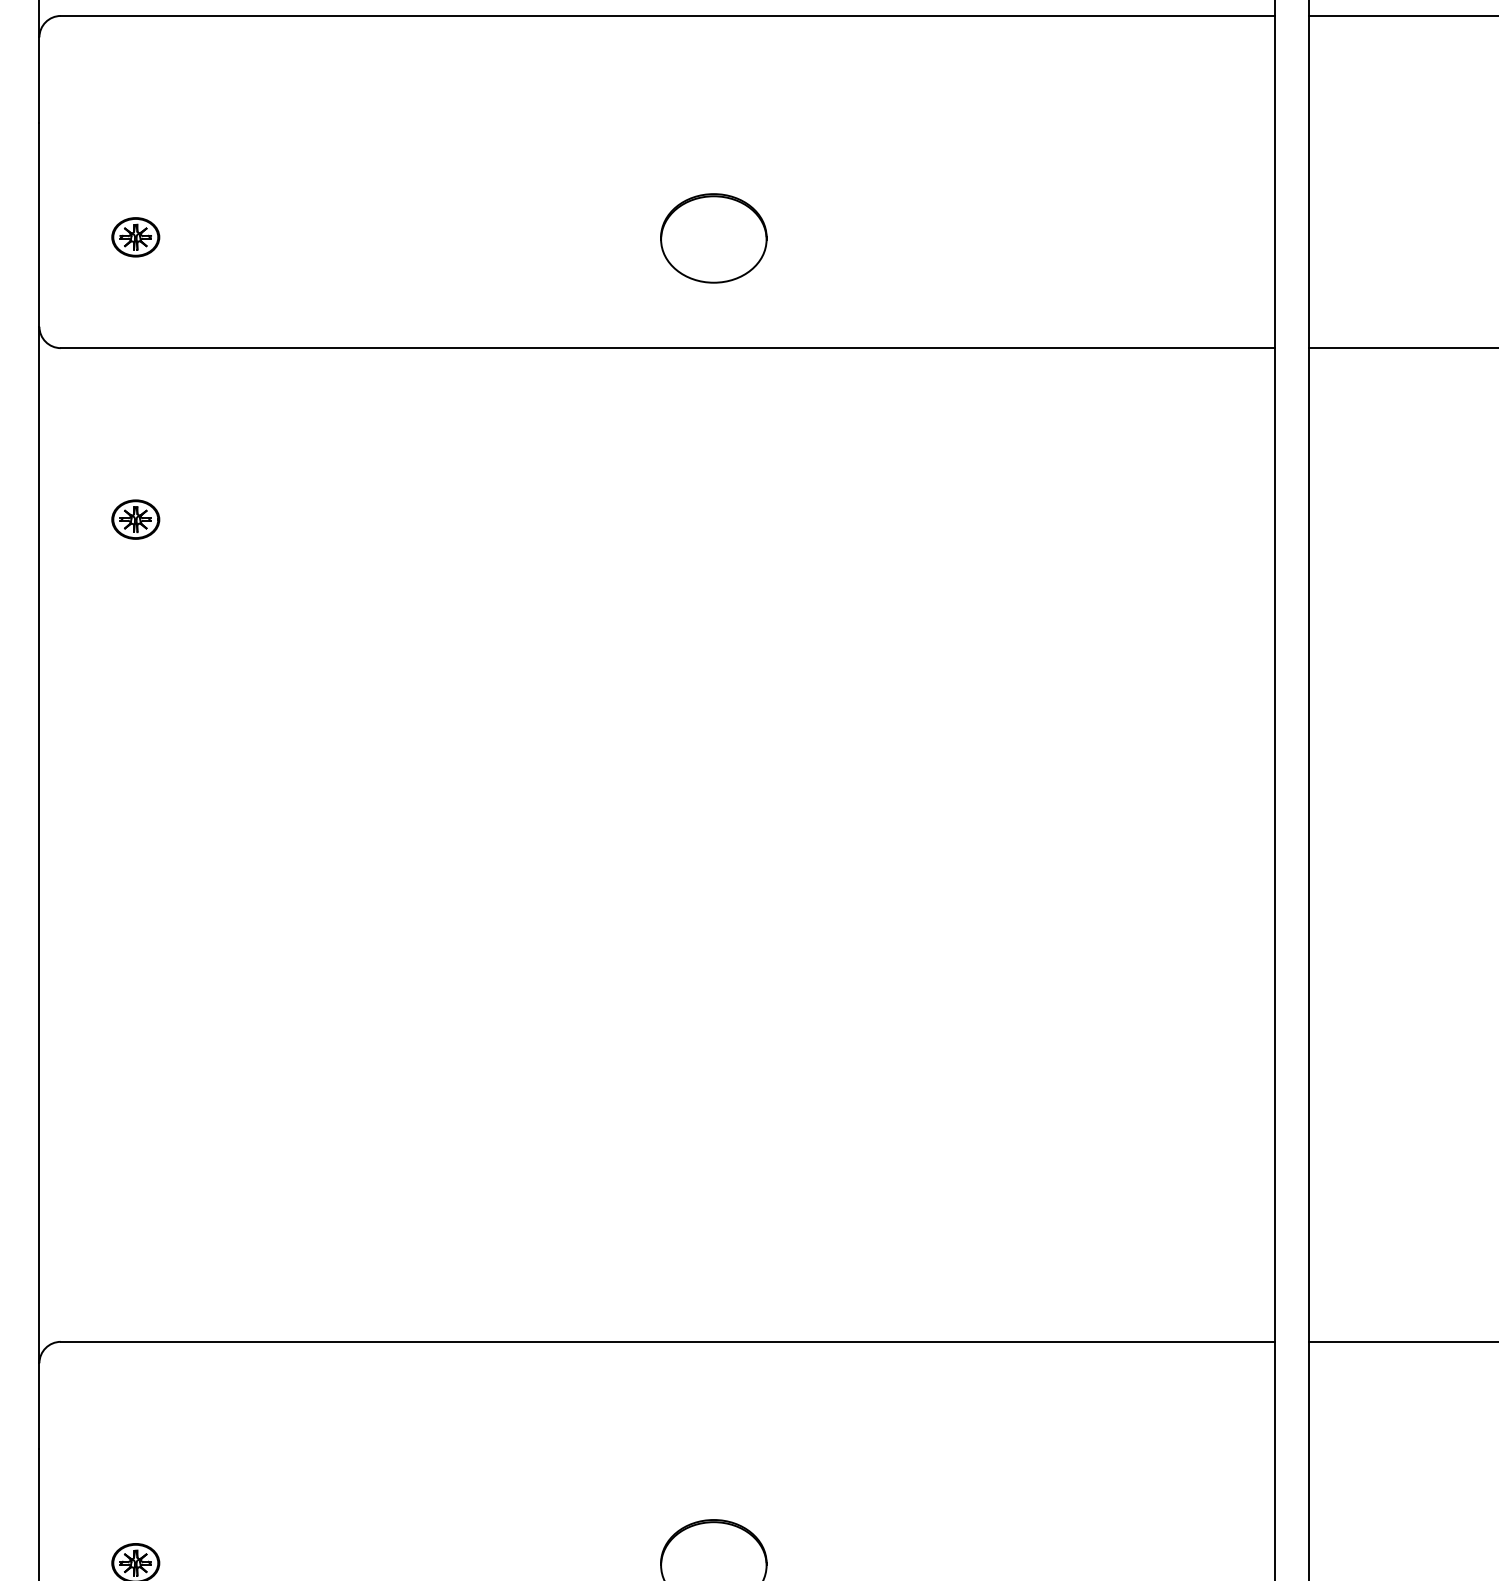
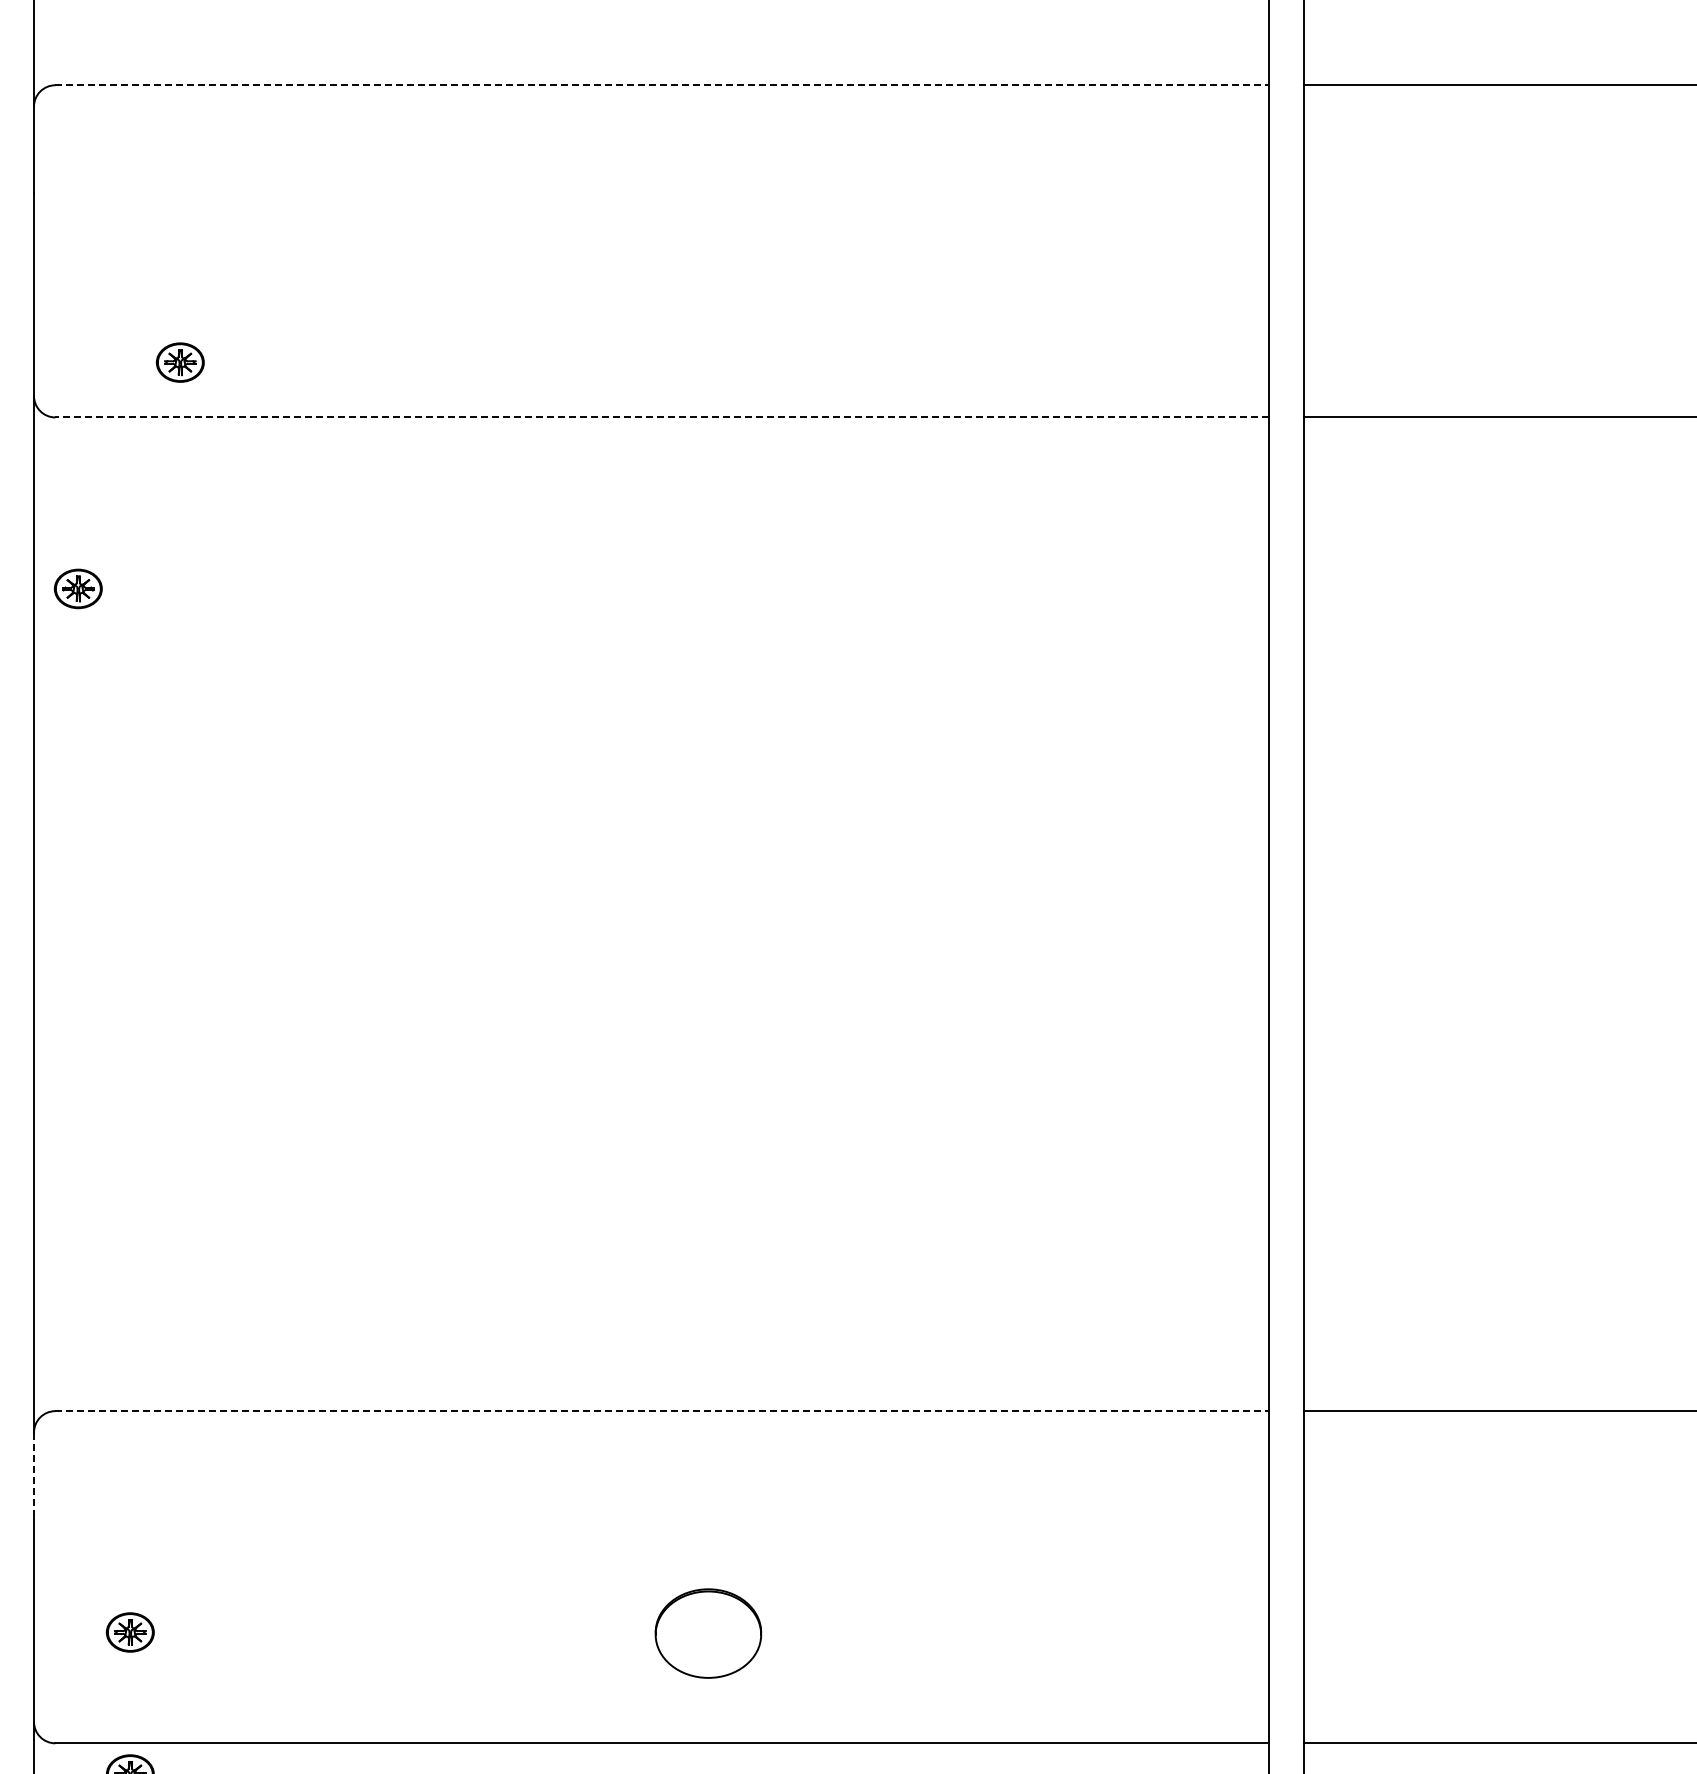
line: (667, 16) -> (662, 85), solid -> dashed
part: (134, 237) -> (179, 362), moved
part: (713, 238) -> (708, 307), removed
line: (667, 348) -> (662, 417), solid -> dashed
part: (134, 519) -> (77, 588), moved
line: (667, 1342) -> (662, 1411), solid -> dashed
line: (39, 1406) -> (34, 1475), solid -> dashed

